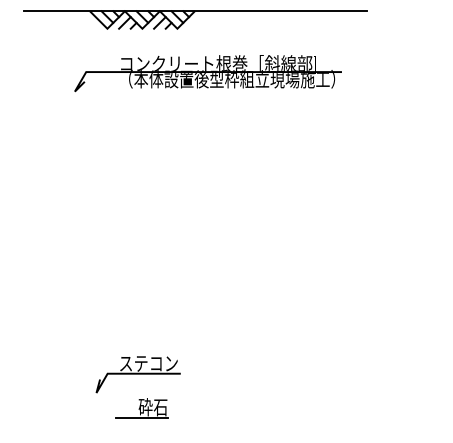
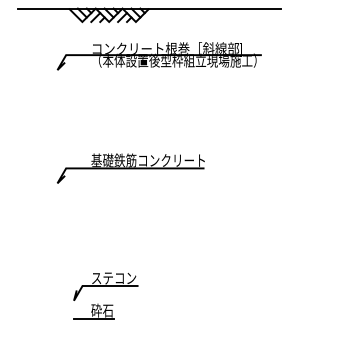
part: (170, 220) -> (130, 168), added
part: (141, 408) -> (93, 311), moved

